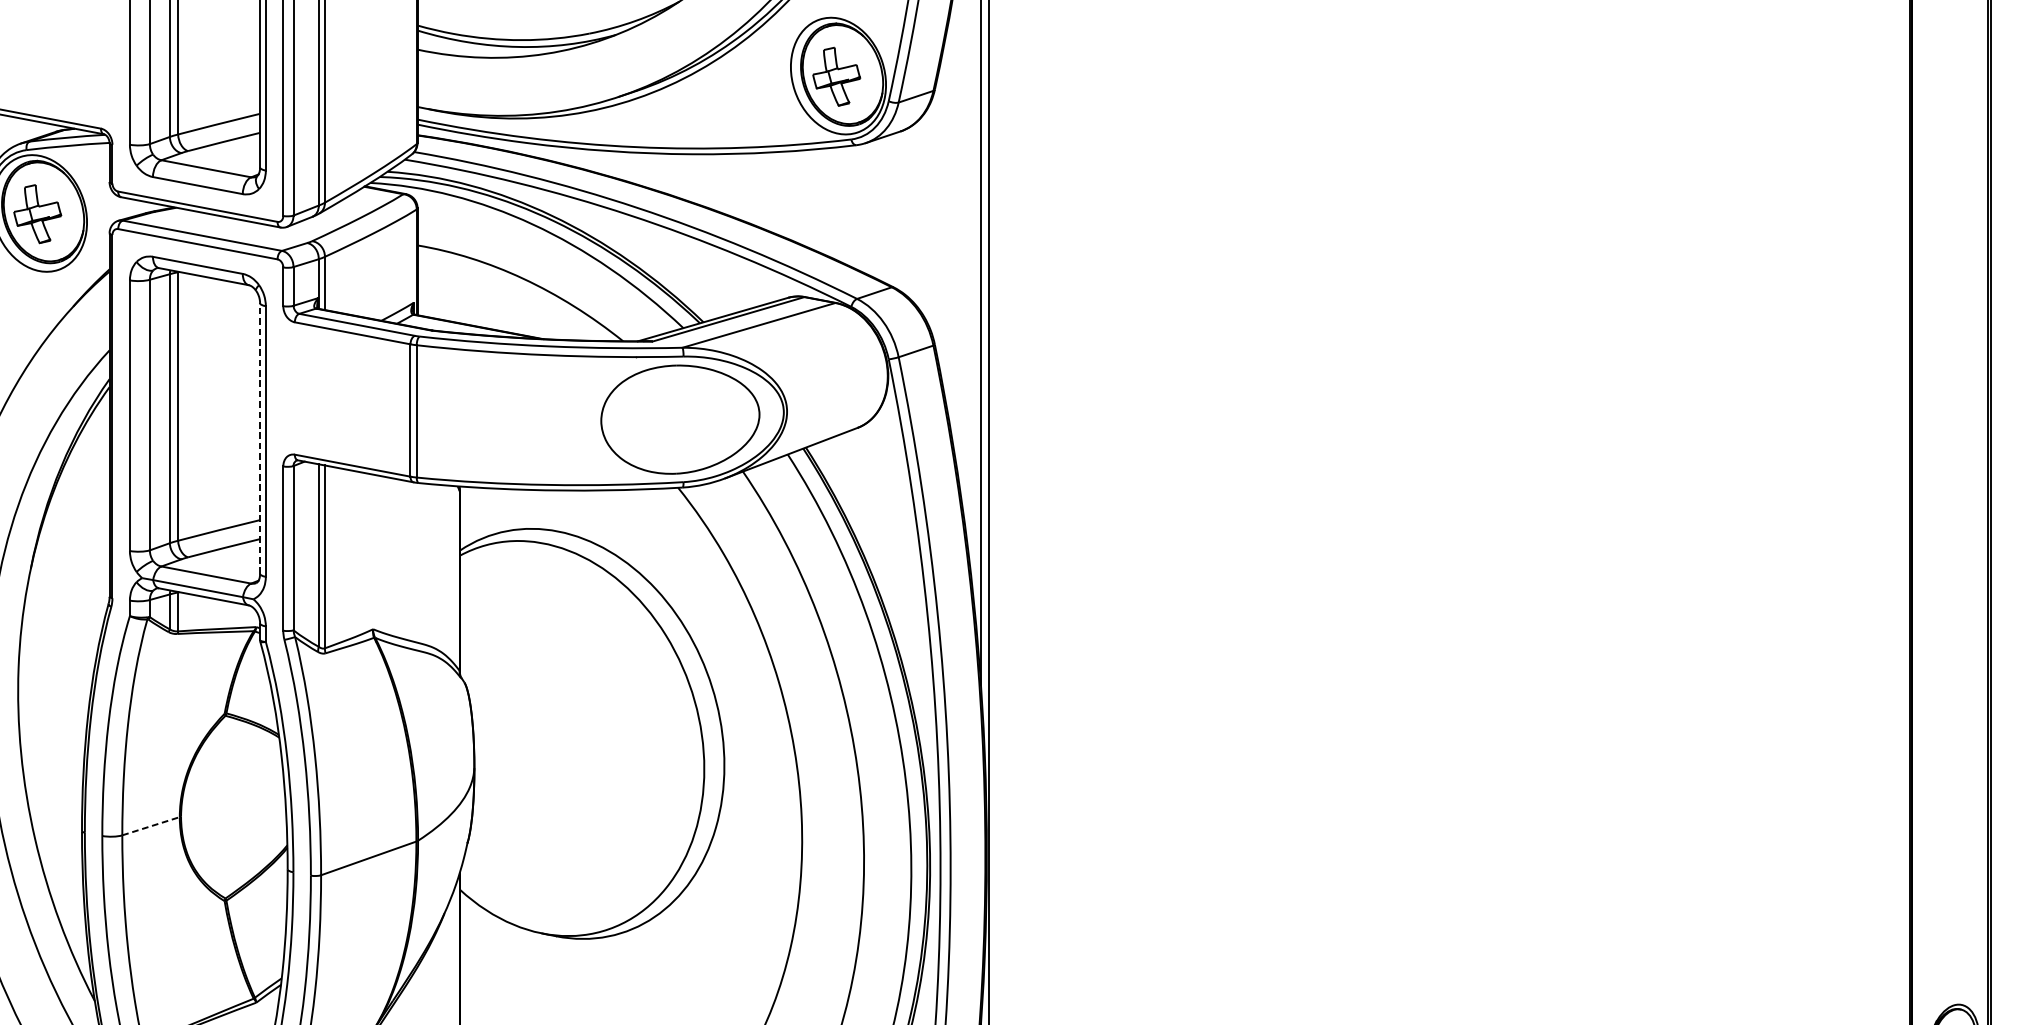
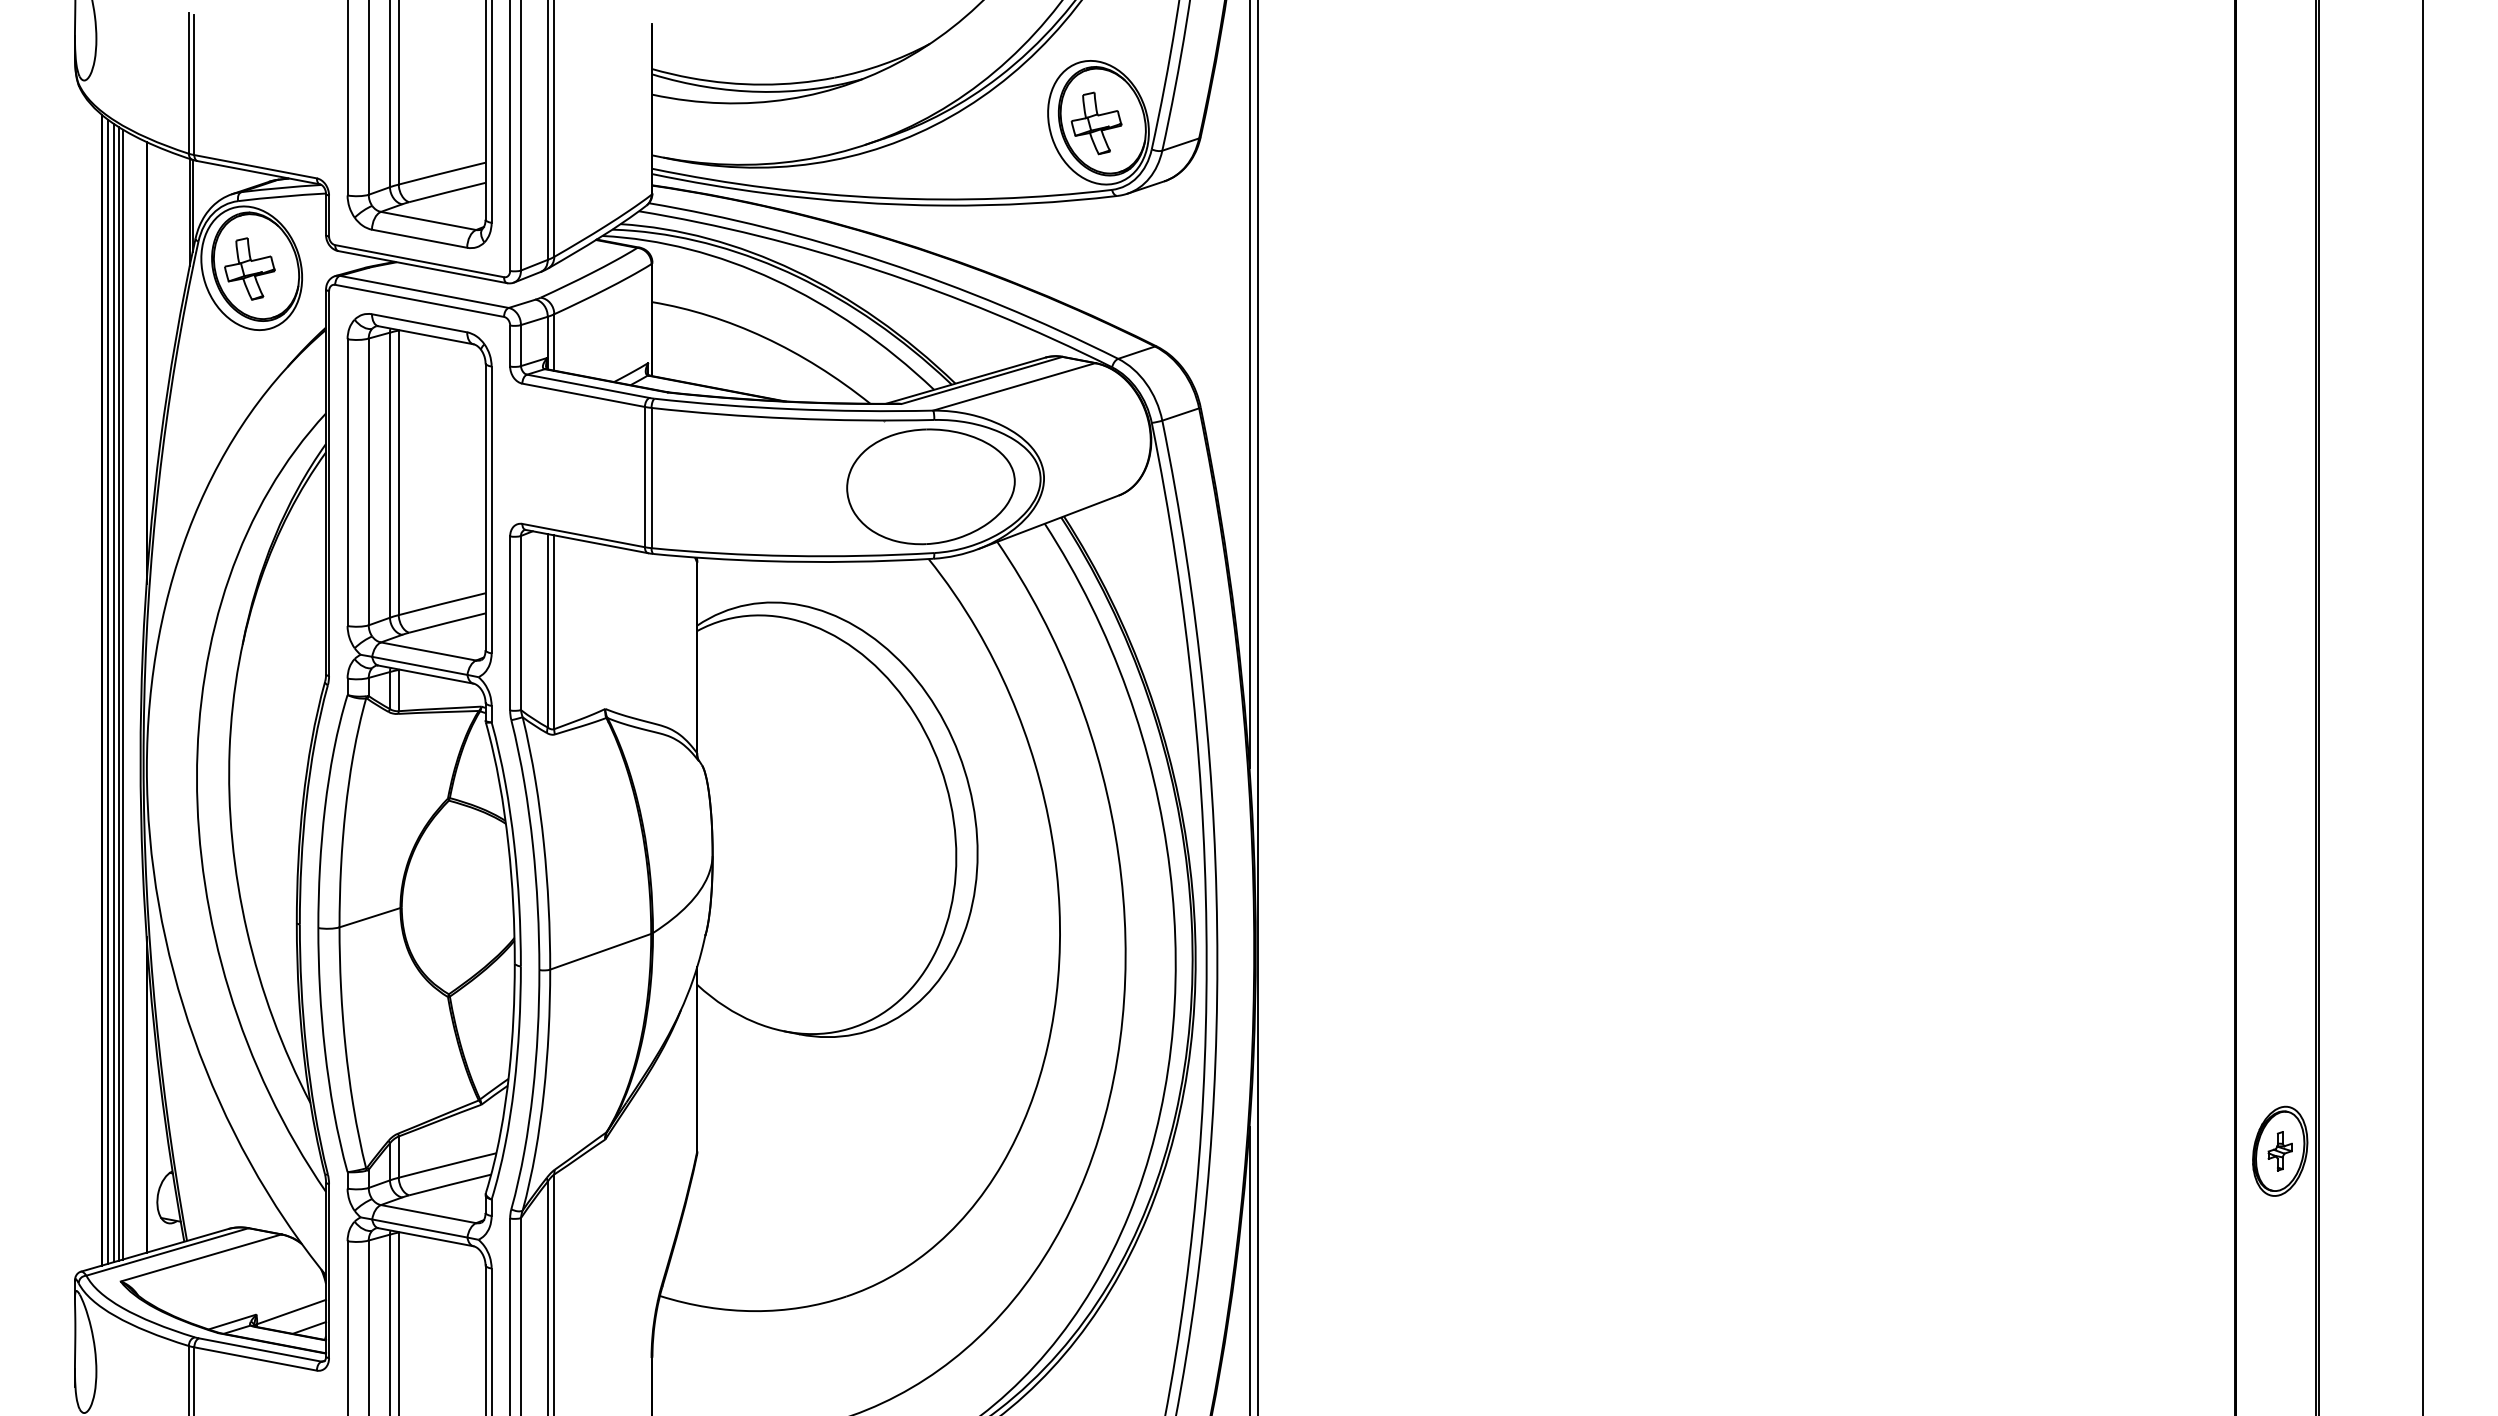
line: (260, 438) -> (485, 506), dashed -> solid
line: (151, 826) -> (370, 917), dashed -> solid

